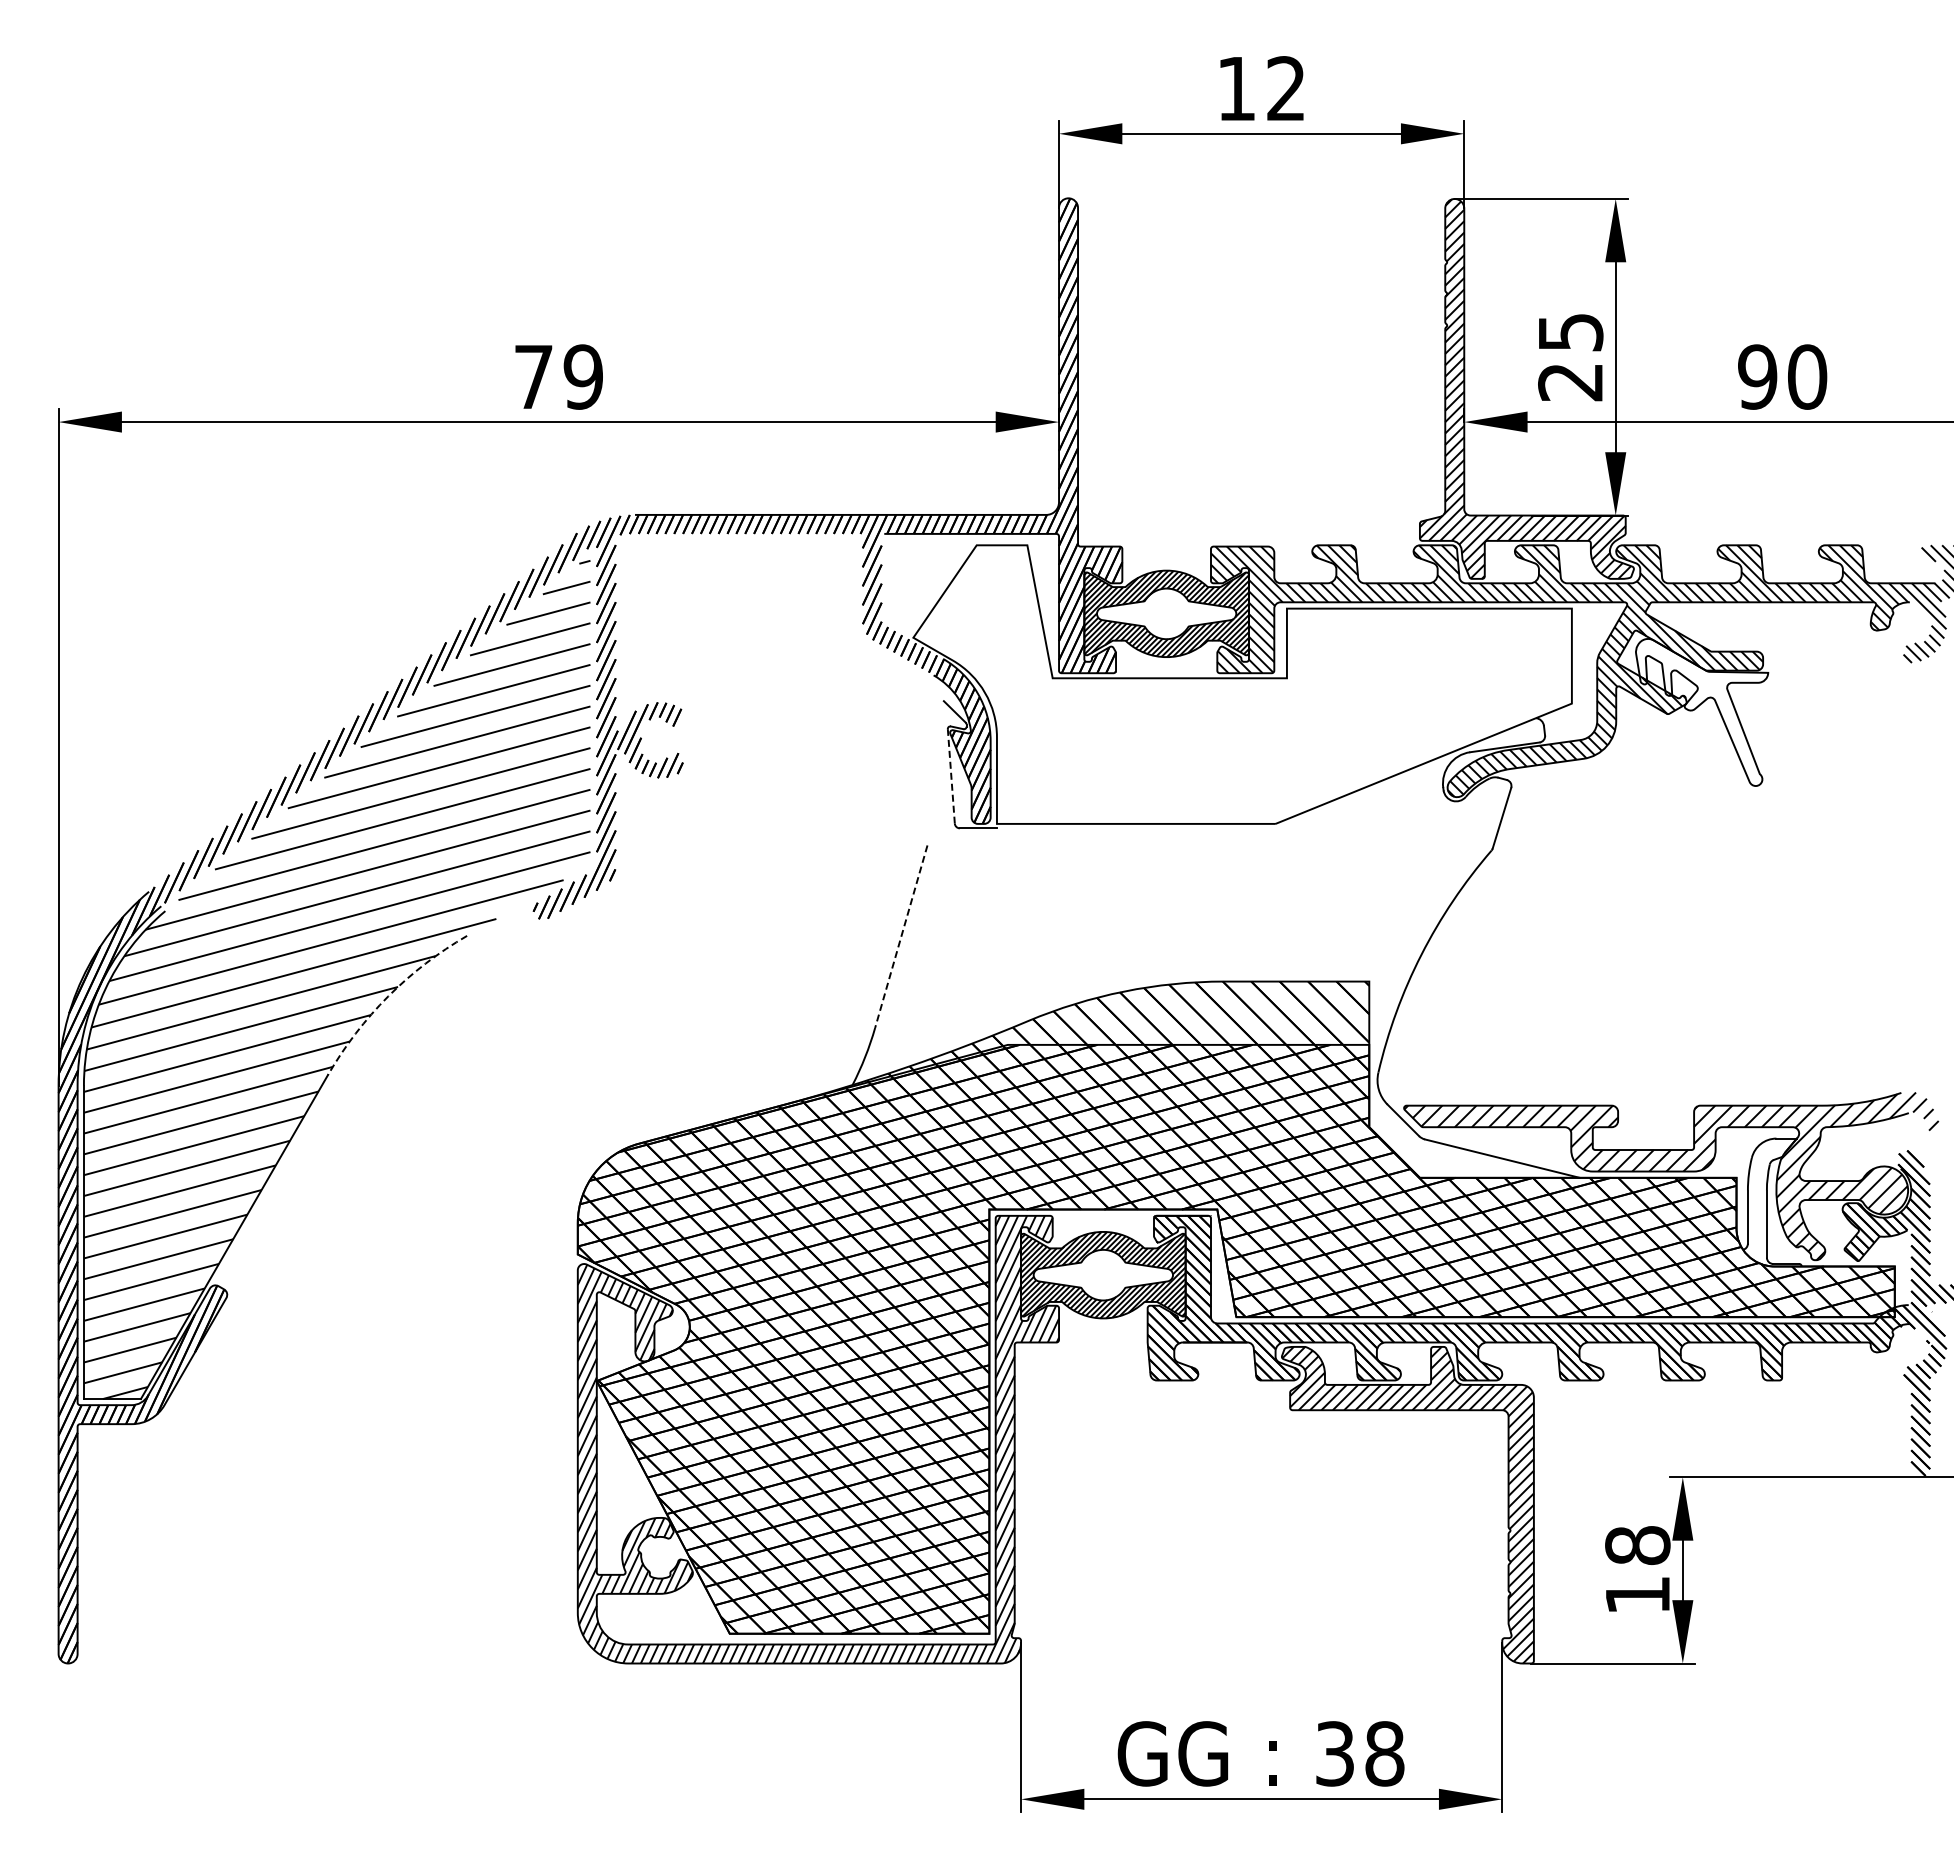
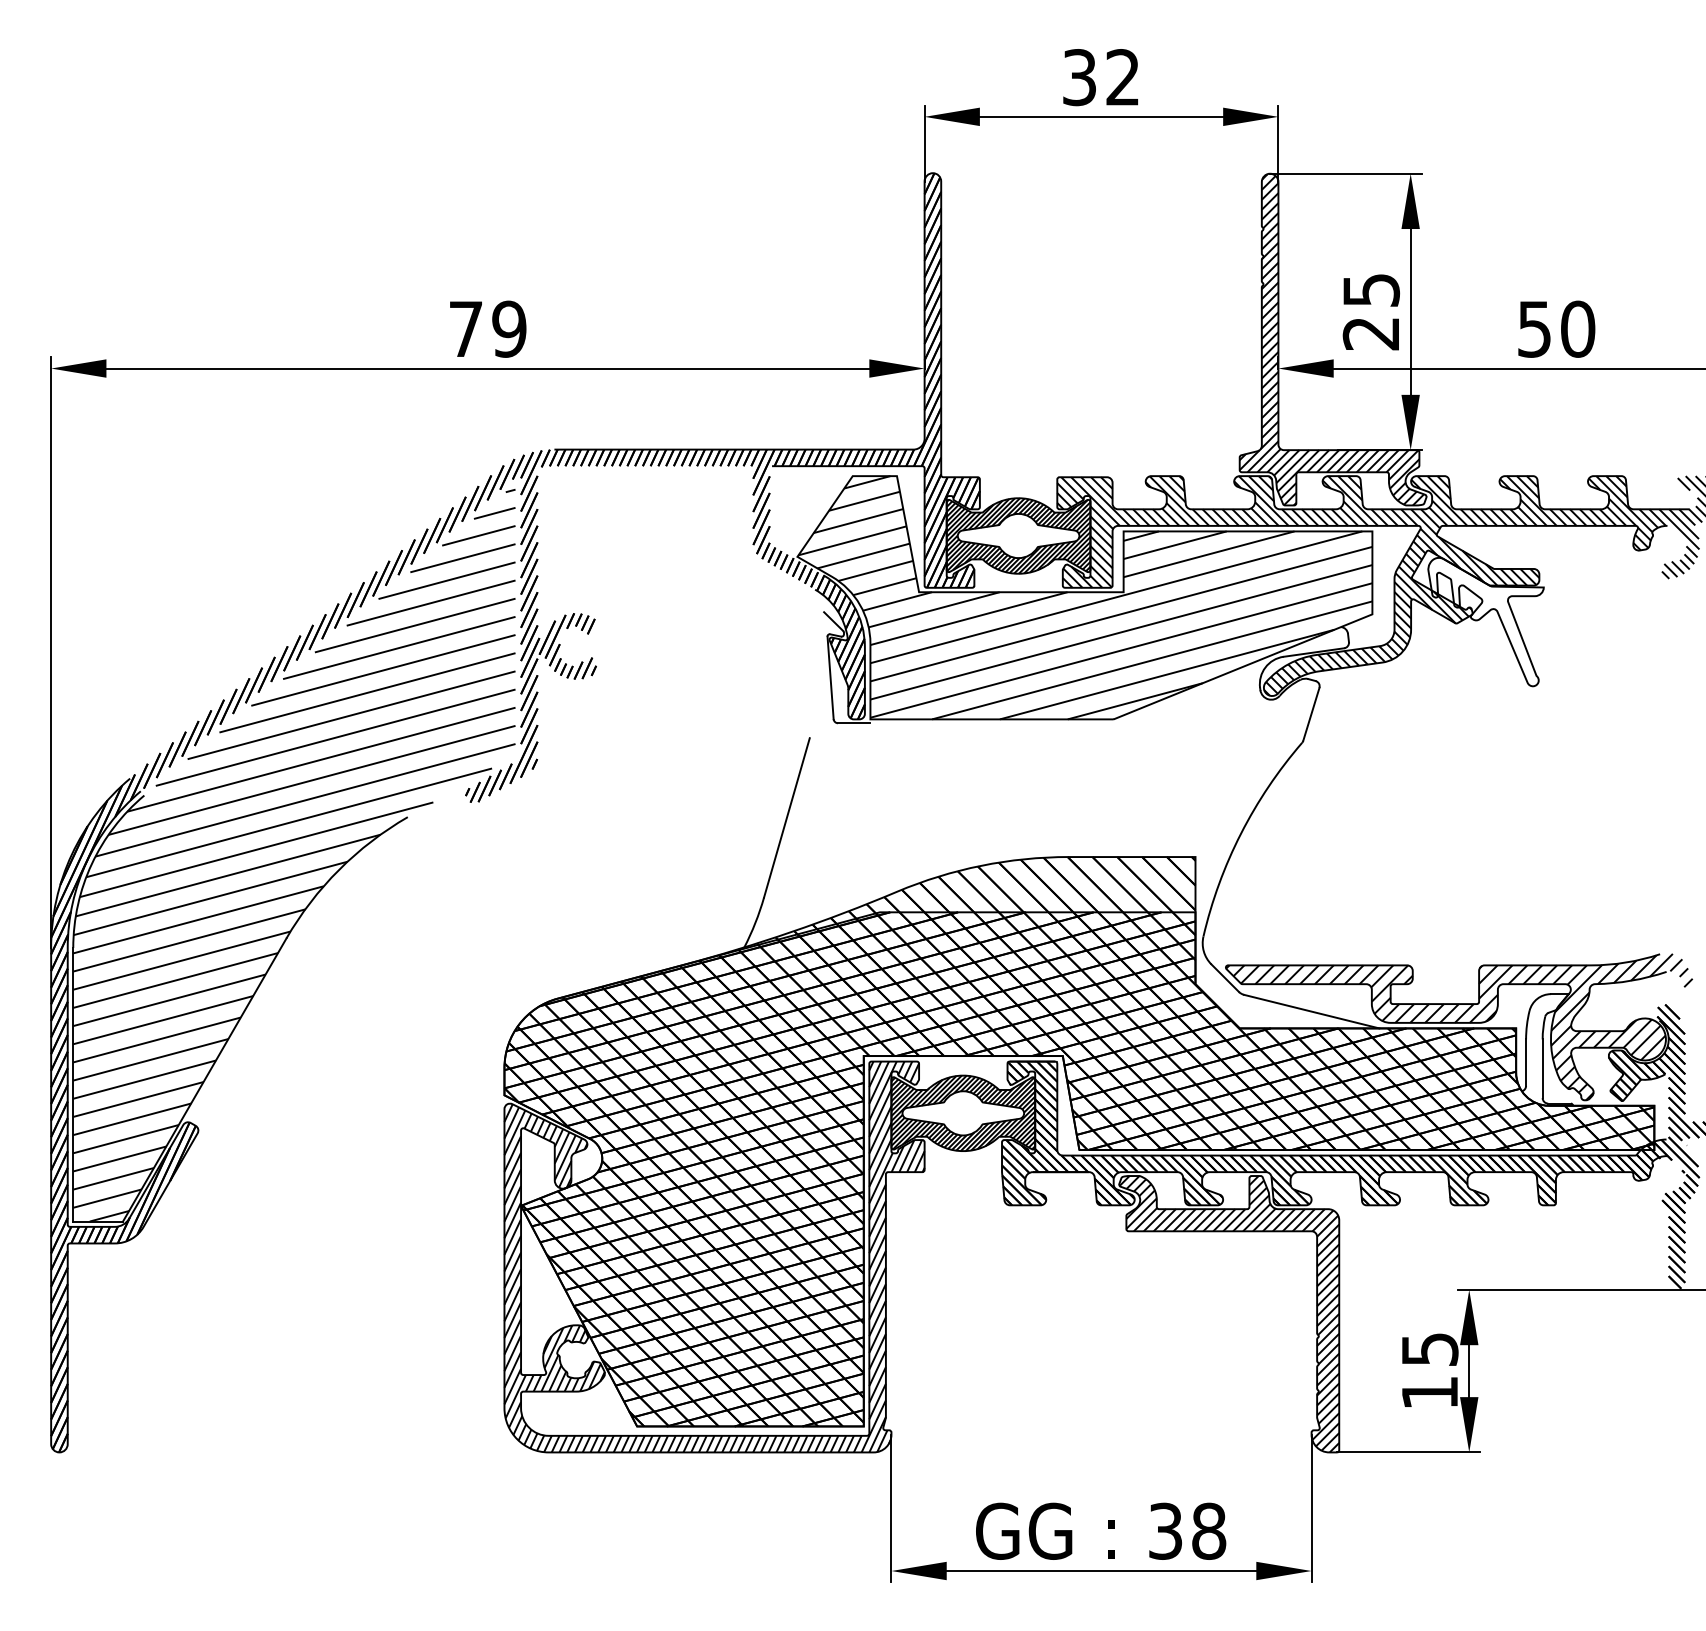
text: (1236, 88) -> (1079, 77), 12 -> 32
text: (1757, 376) -> (1534, 328), 90 -> 50
hatch: (1242, 684) -> (1084, 597), added
line: (951, 775) -> (830, 677), dashed -> solid
line: (901, 936) -> (787, 817), dashed -> solid
arc: (388, 996) -> (339, 870), dashed -> solid
text: (1637, 1545) -> (1429, 1349), 18 -> 15

